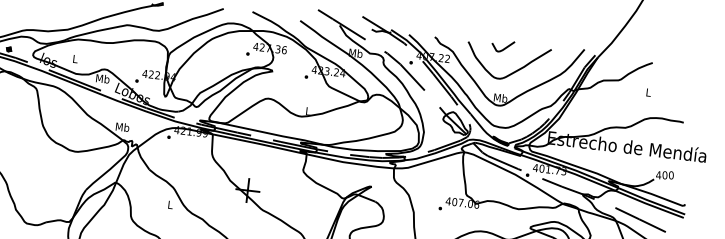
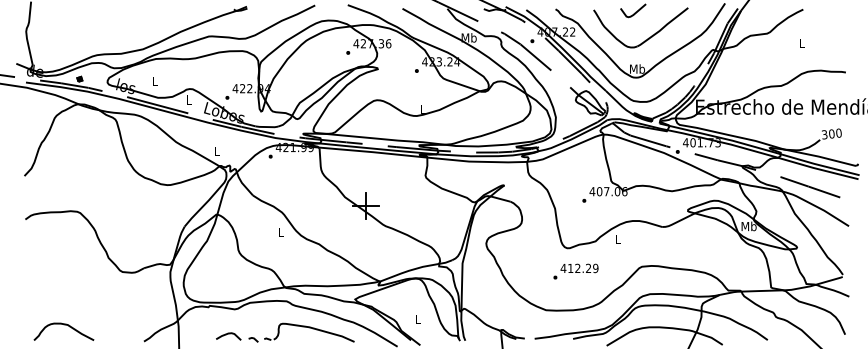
text: (102, 78) -> (188, 99), Mb -> L
text: (122, 127) -> (217, 151), Mb -> L
text: (658, 175) -> (824, 134), 400 -> 300

